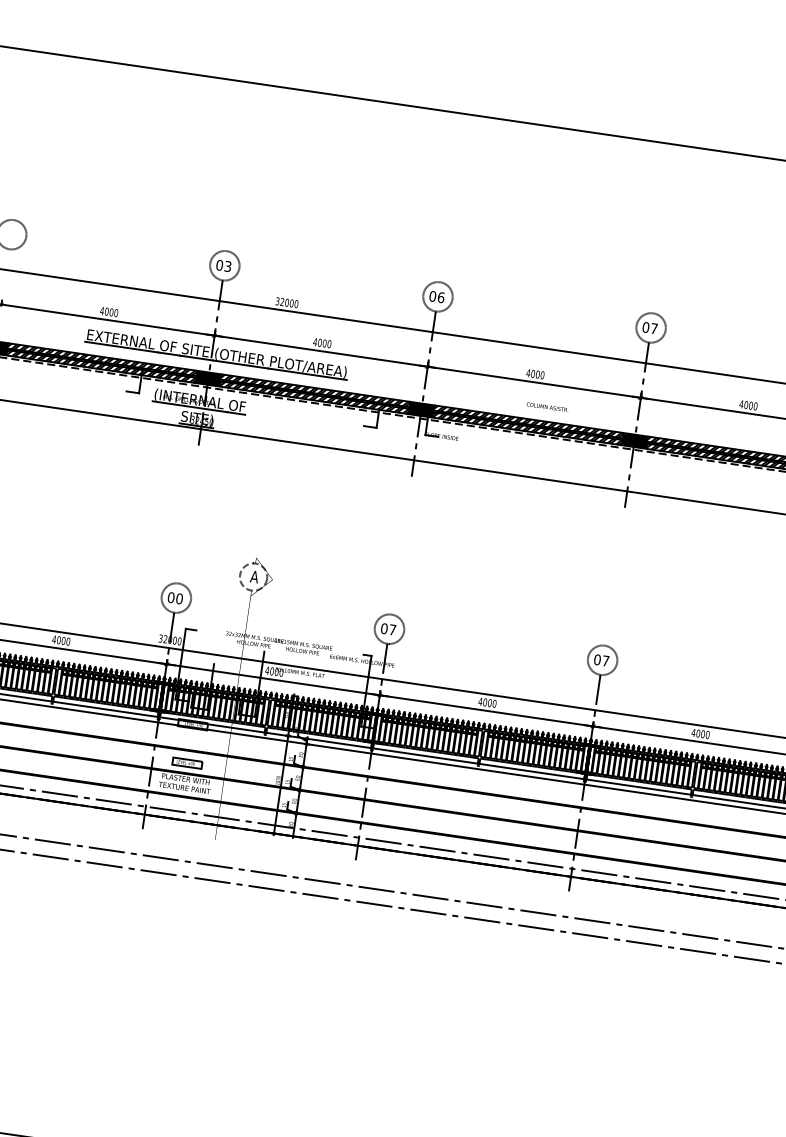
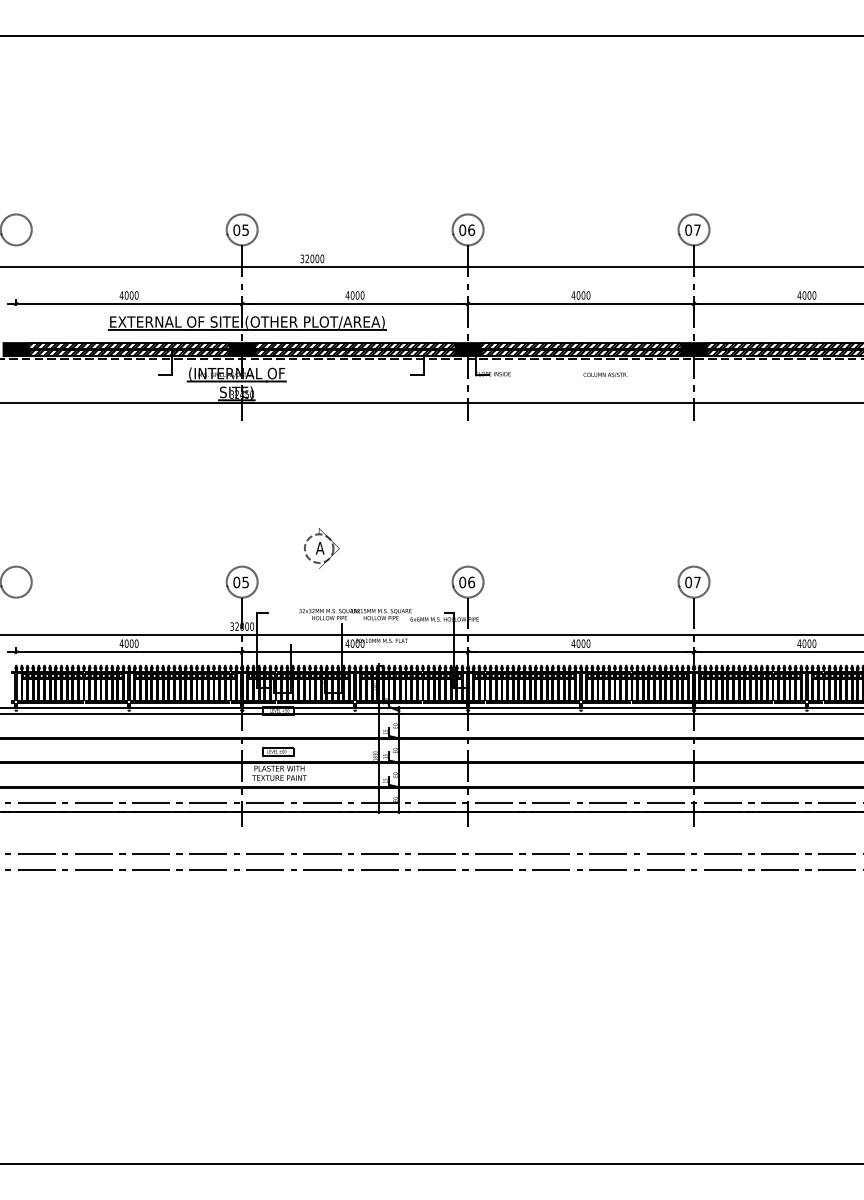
text: (228, 265) -> (245, 229), 03 -> 05
text: (547, 406) -> (605, 374), moved
text: (179, 598) -> (245, 582), 00 -> 05
text: (392, 629) -> (471, 582), 07 -> 06

